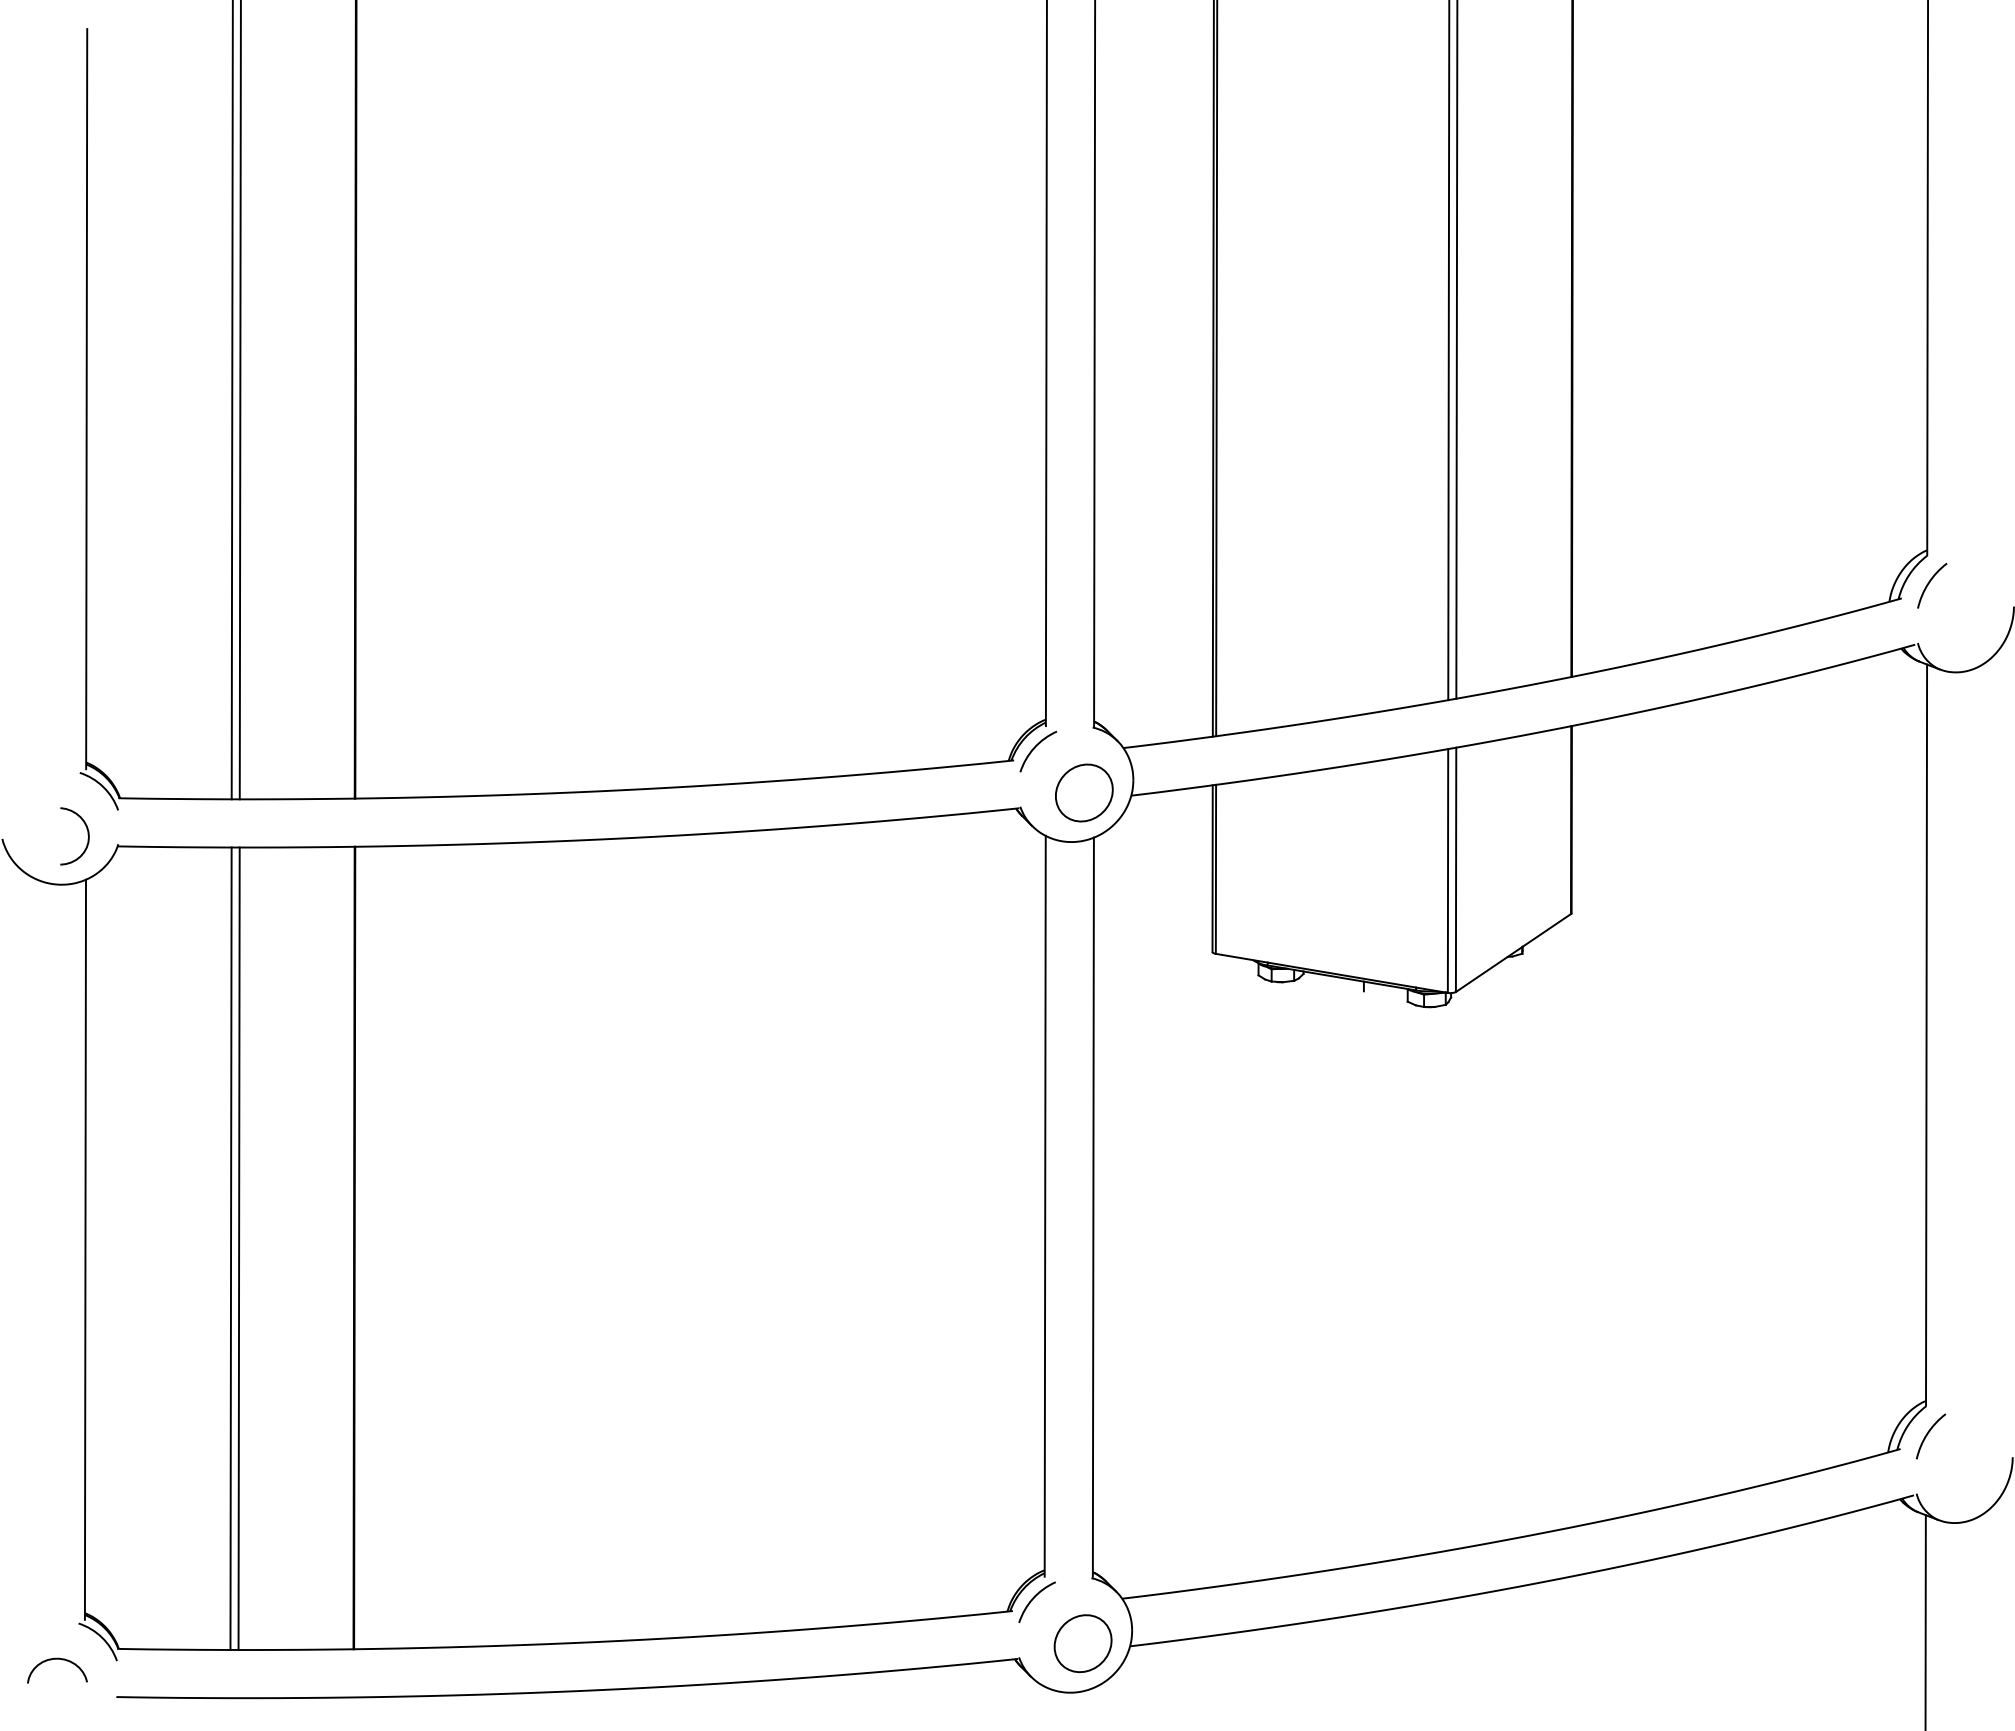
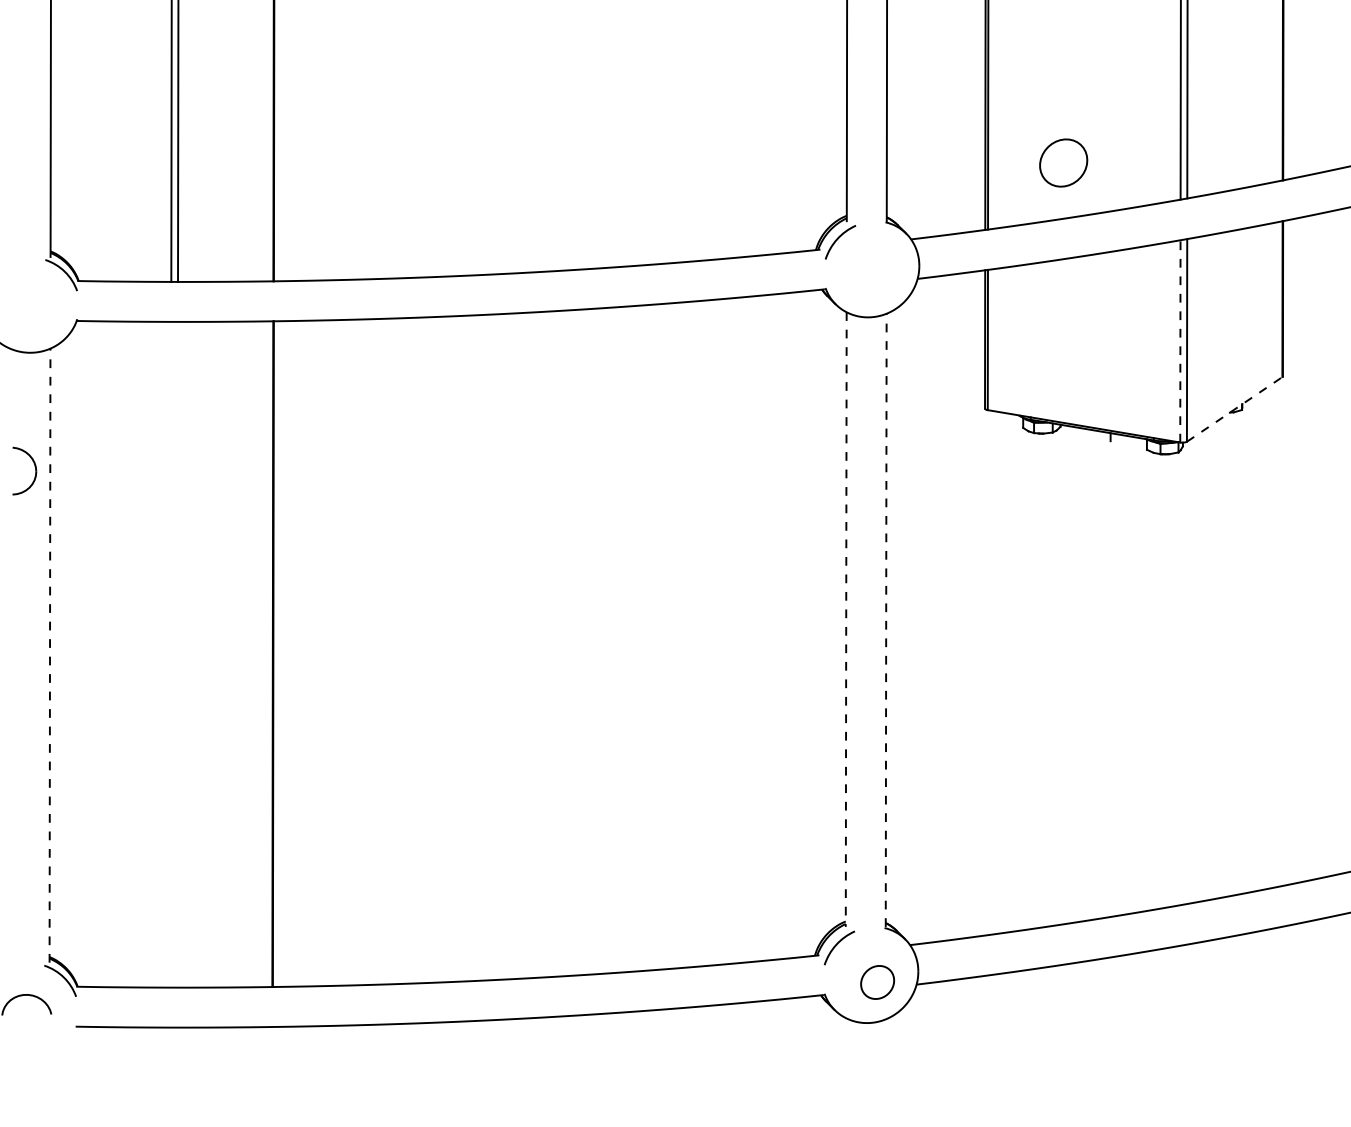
part: (1084, 792) -> (1063, 162), moved
part: (87, 835) -> (35, 470), moved
line: (1448, 870) -> (1180, 340), solid -> dashed
line: (1513, 952) -> (1234, 409), solid -> dashed
line: (1045, 1206) -> (846, 619), solid -> dashed
line: (1093, 1207) -> (886, 620), solid -> dashed
line: (230, 1248) -> (170, 654), removed
line: (238, 1248) -> (176, 654), removed
line: (85, 1249) -> (50, 655), solid -> dashed
part: (1082, 1643) -> (877, 982), size x0.7

